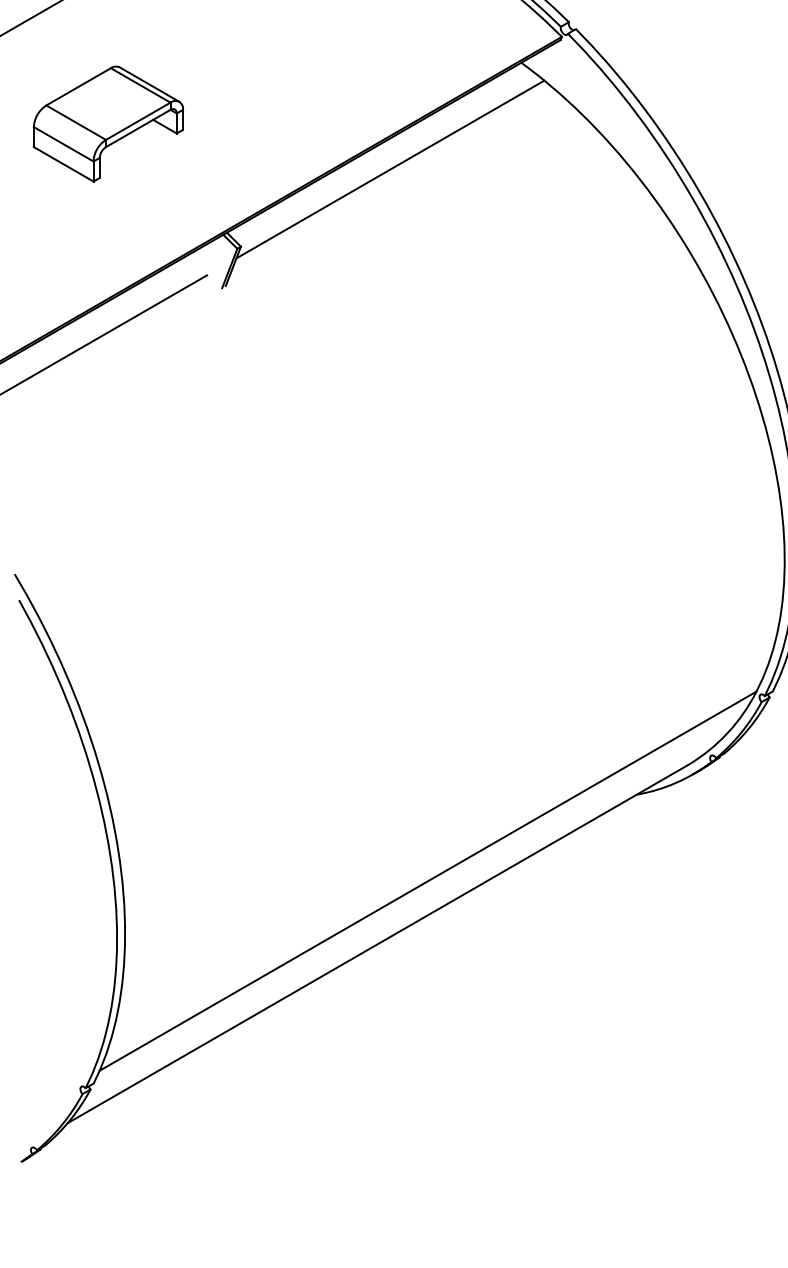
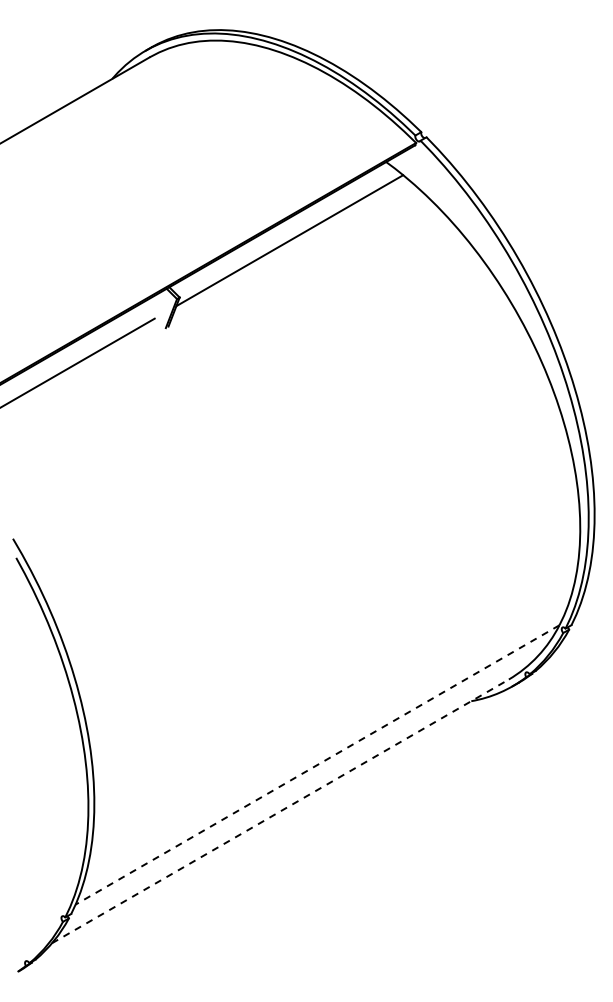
part: (108, 124) -> (82, 207), removed
line: (428, 881) -> (317, 765), solid -> dashed
line: (377, 944) -> (280, 811), solid -> dashed

